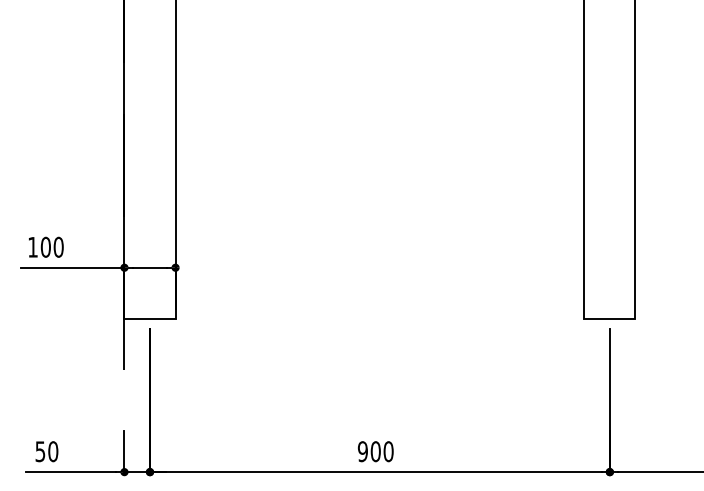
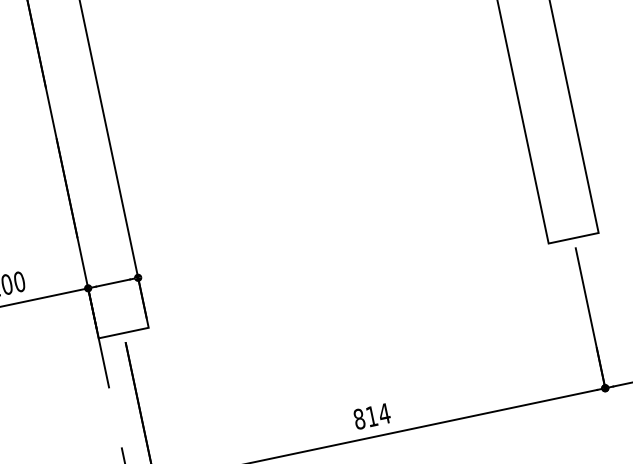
text: (375, 451) -> (371, 416), 900 -> 814

